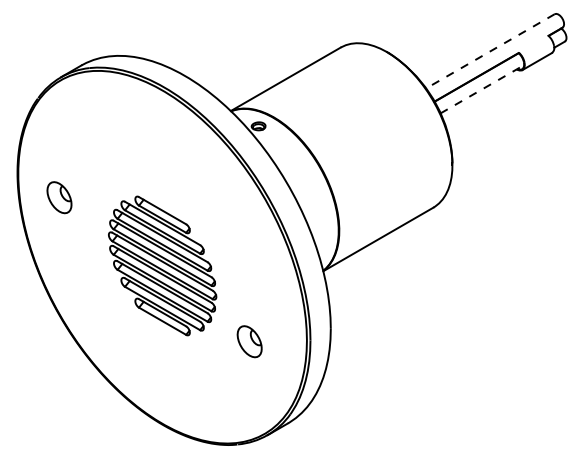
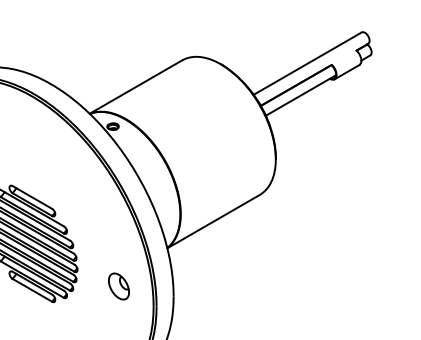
line: (489, 51) -> (306, 63), dashed -> solid
line: (482, 89) -> (301, 95), dashed -> solid
part: (249, 341) -> (118, 286), moved

